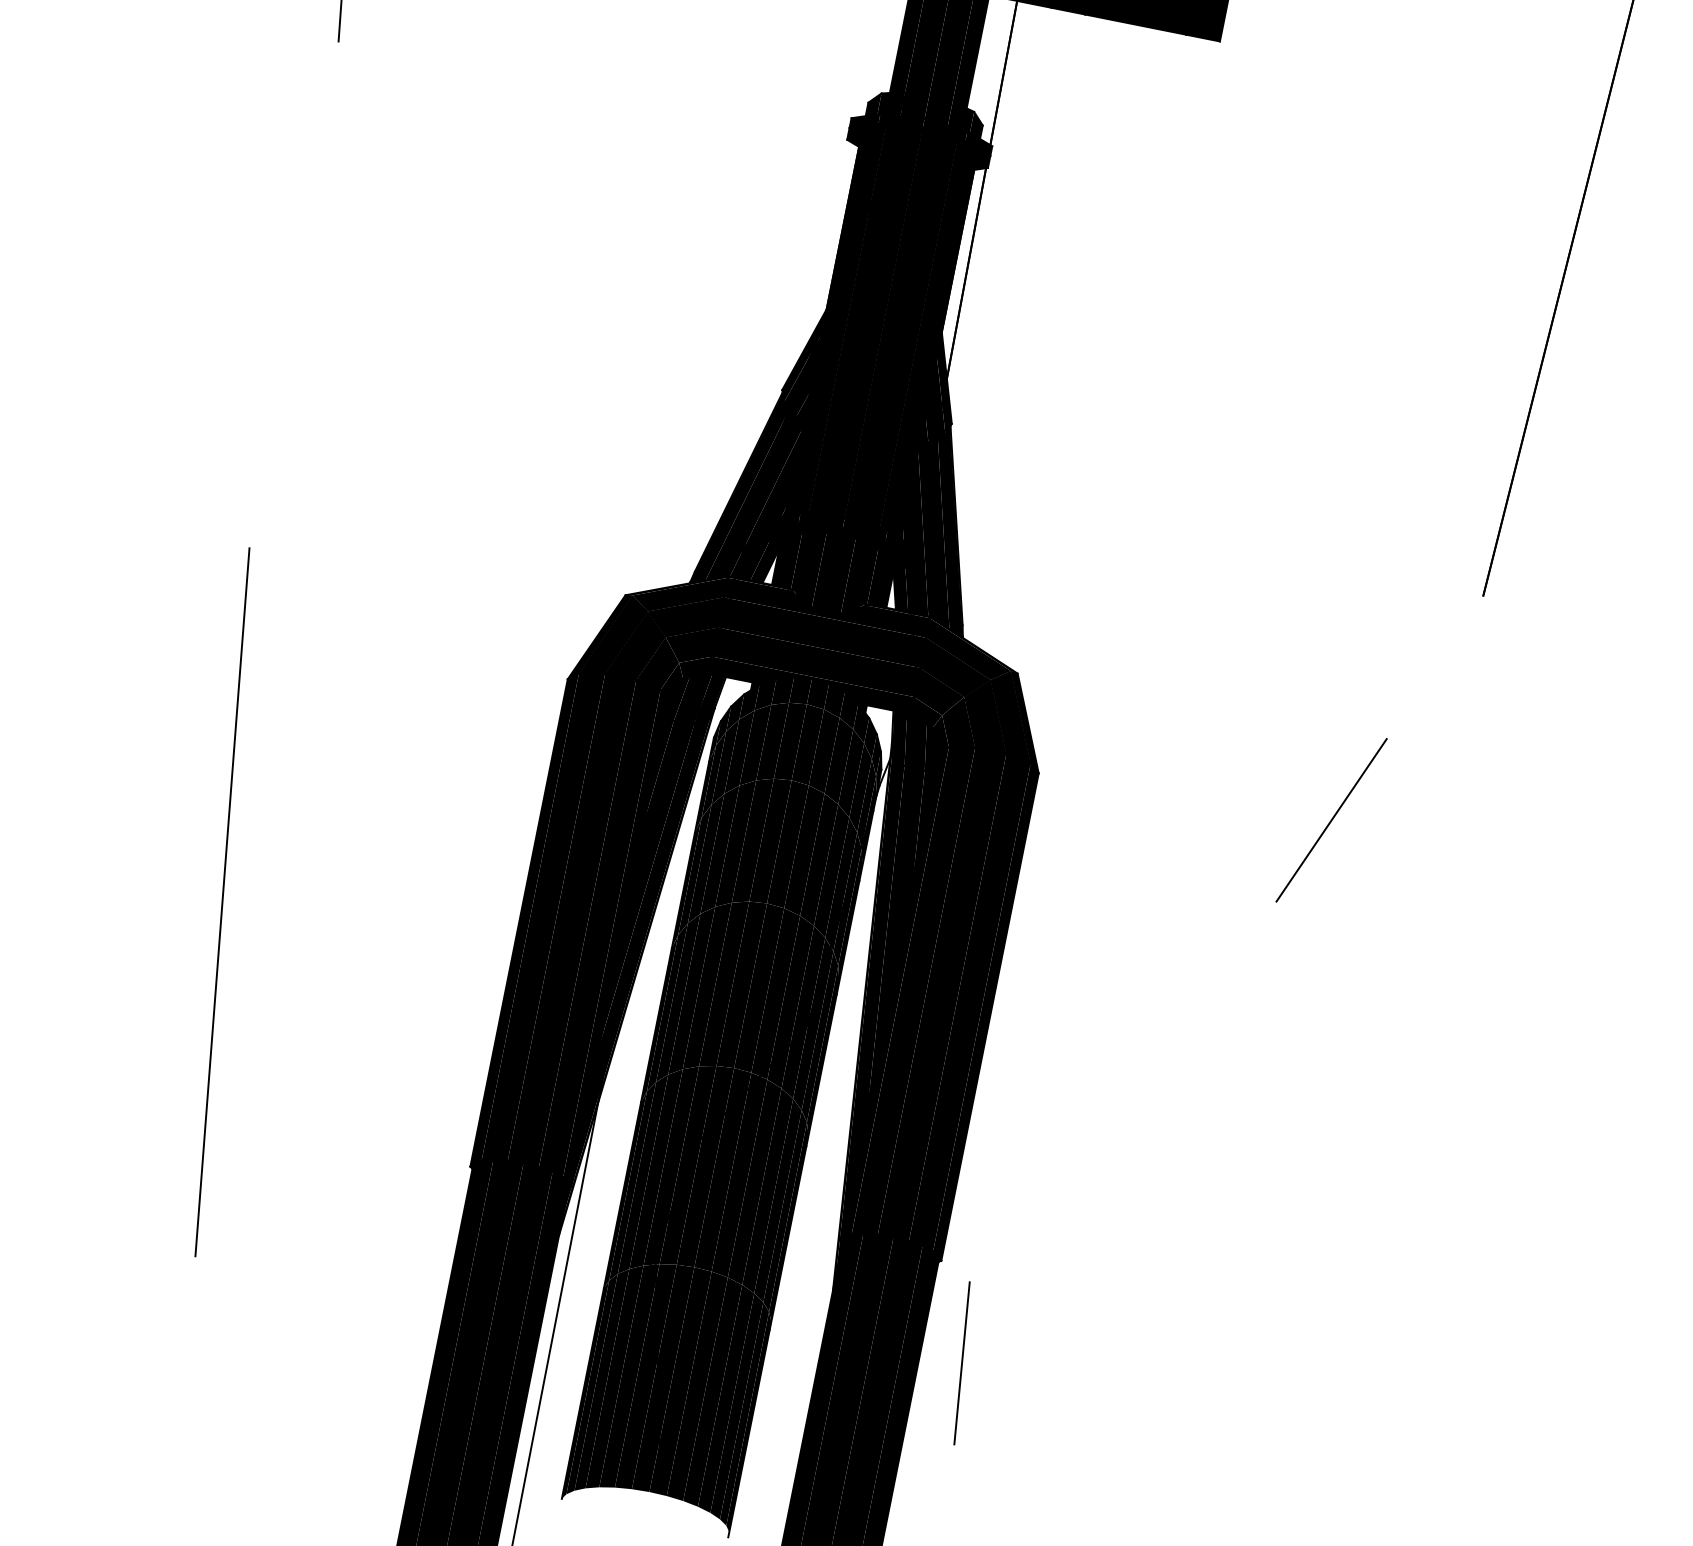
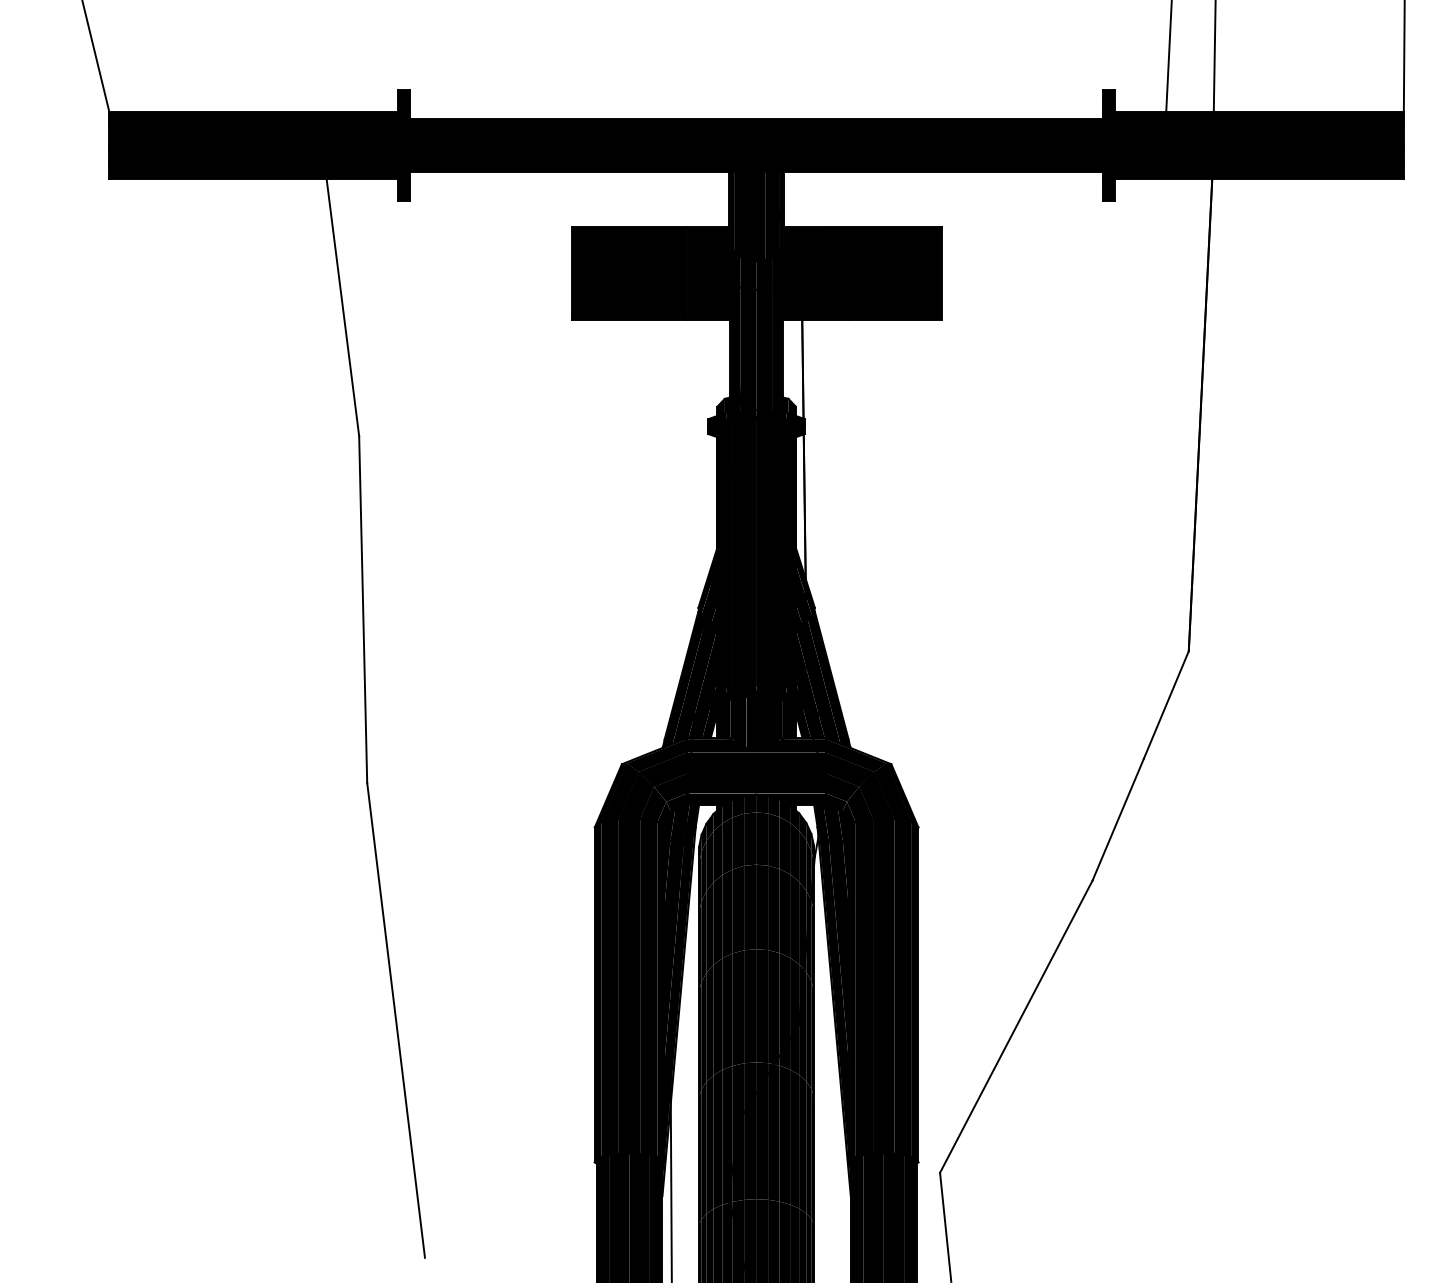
line: (294, 294) -> (363, 609), added
line: (1433, 666) -> (1165, 704), added
line: (1123, 1091) -> (1016, 1026), added

